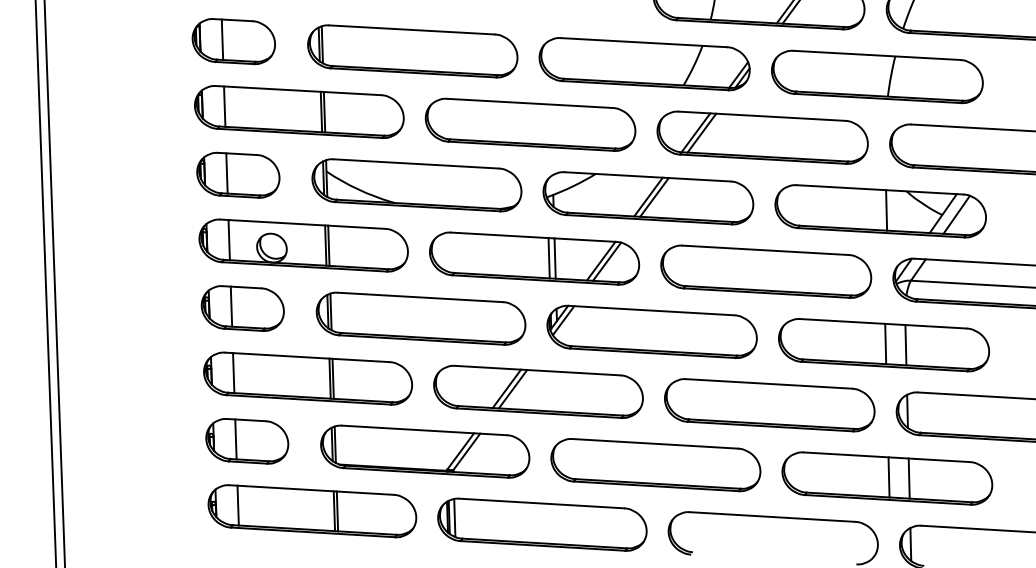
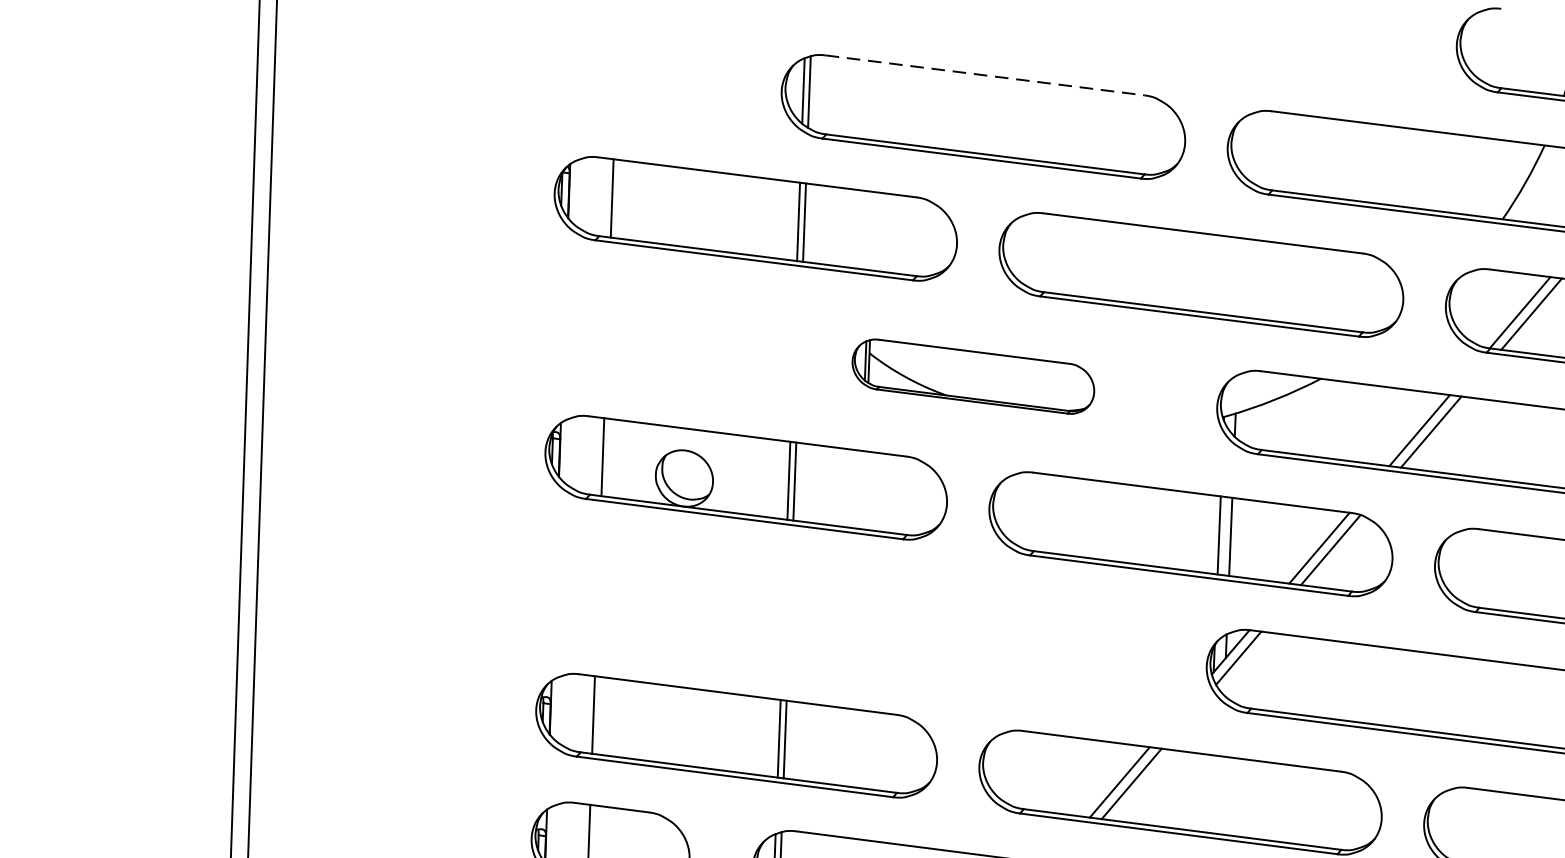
line: (412, 29) -> (985, 74), solid -> dashed
part: (233, 41) -> (637, 73), removed
part: (238, 174) -> (629, 331), removed
part: (416, 185) -> (972, 376), size x0.6
part: (242, 308) -> (619, 591), removed
part: (420, 318) -> (962, 634), removed

